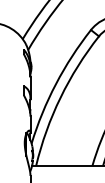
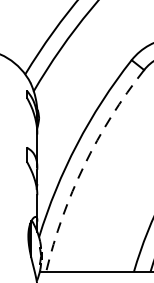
arc: (60, 97) -> (84, 165), solid -> dashed

